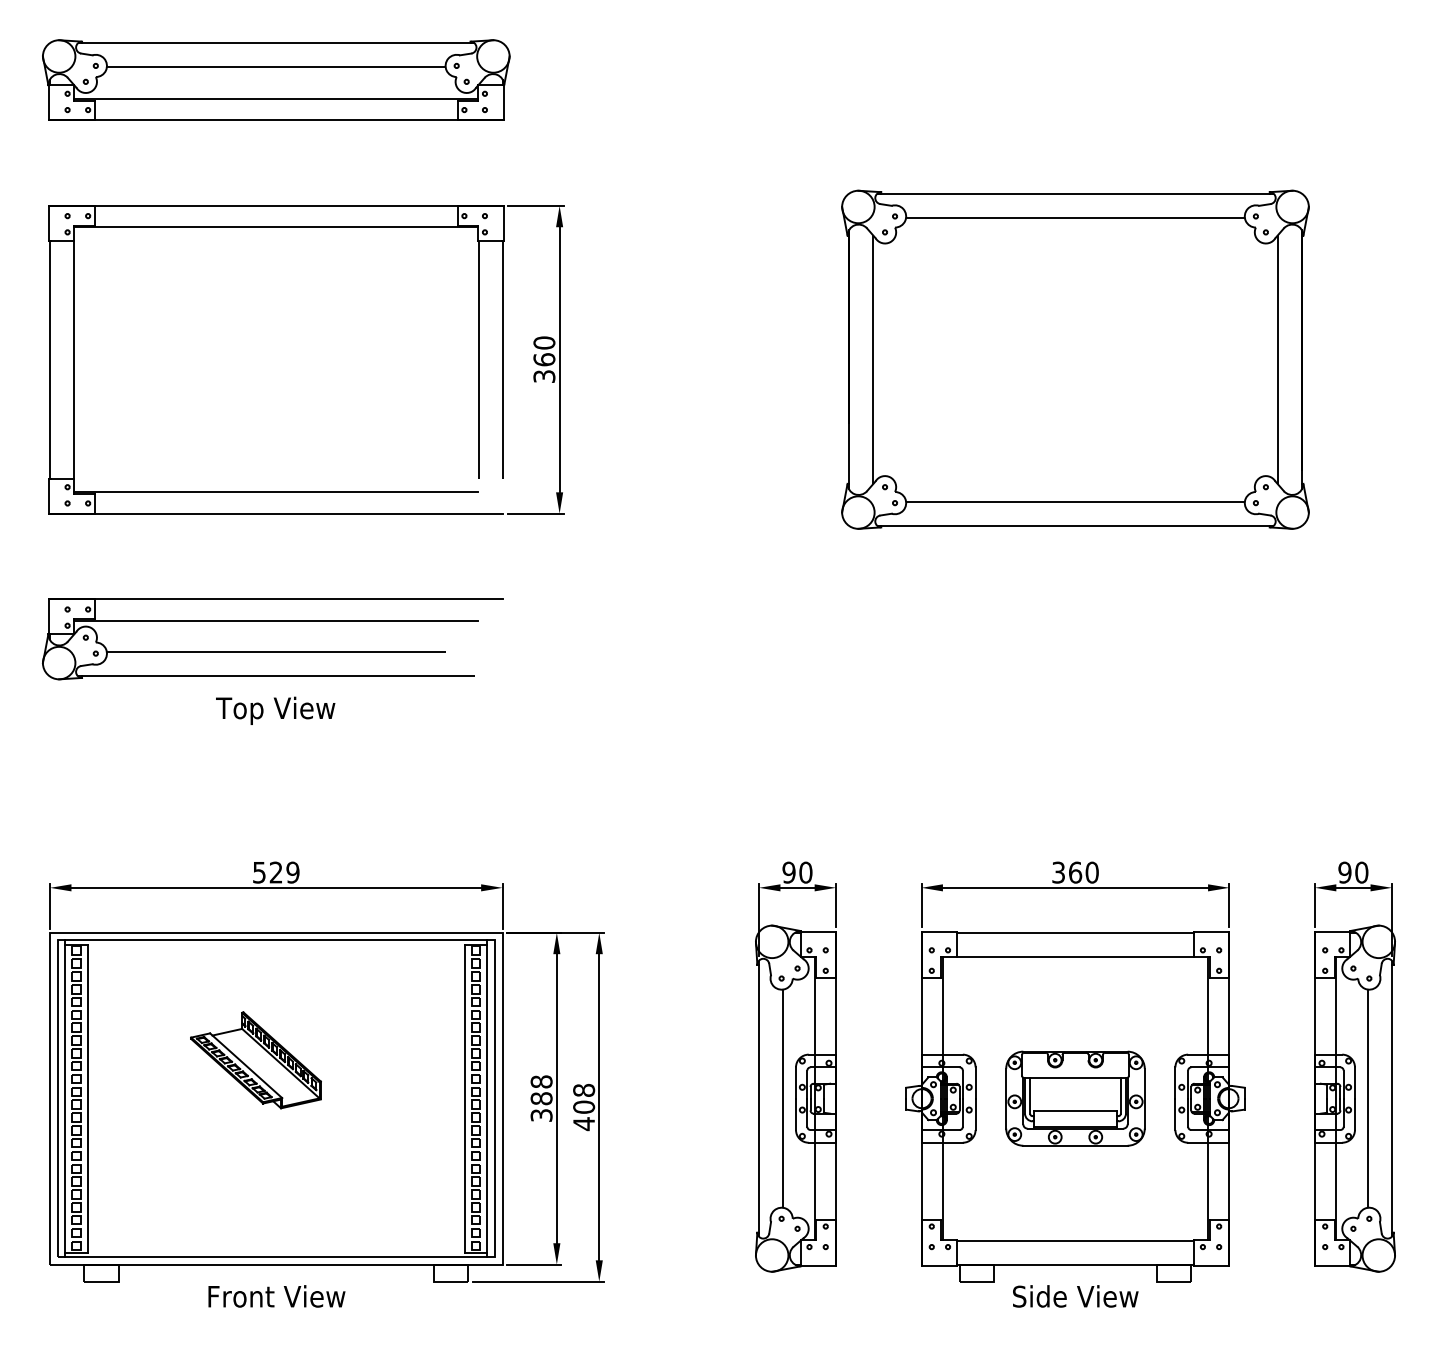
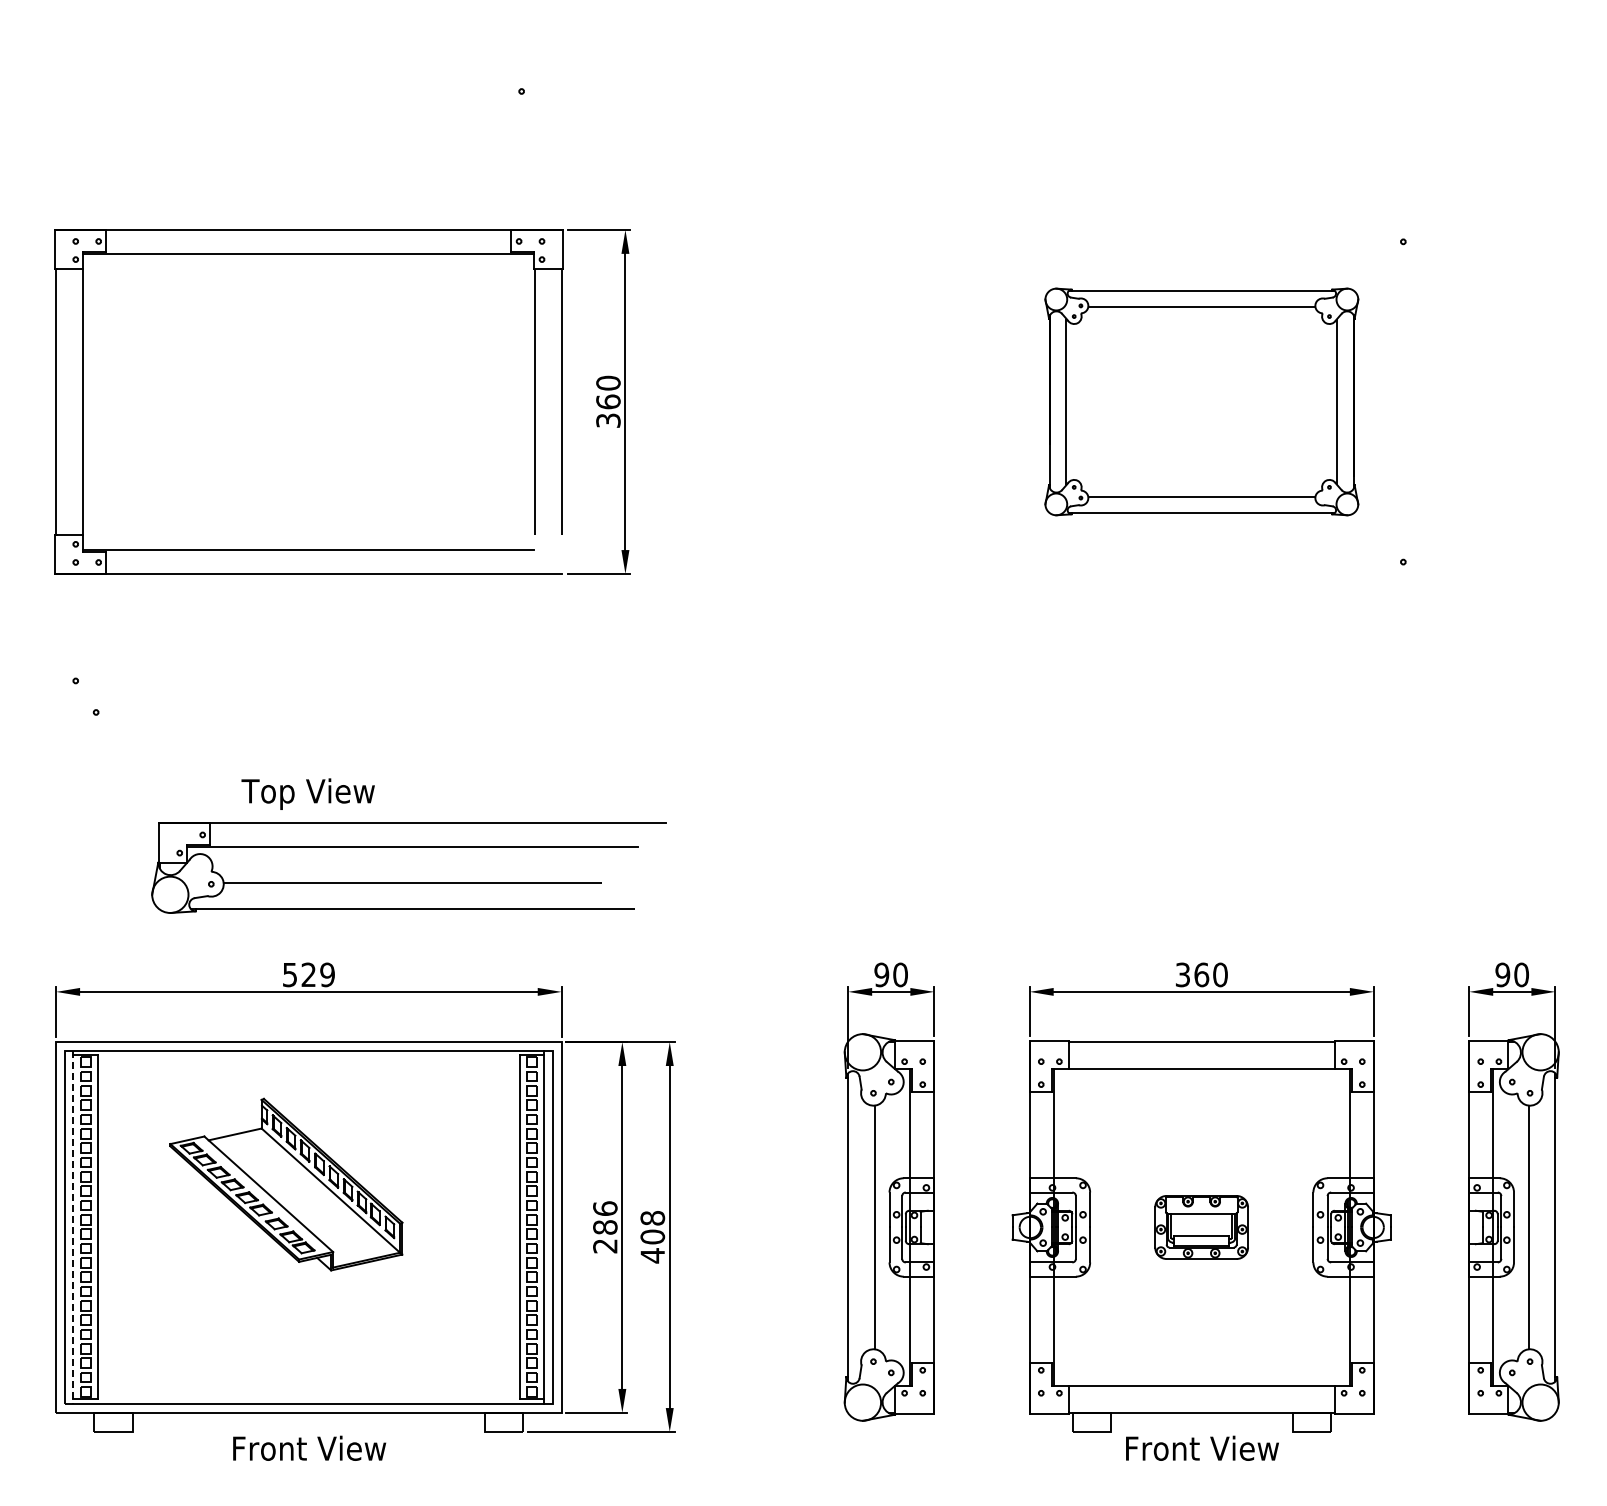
part: (275, 80) -> (308, 89), removed
part: (1075, 359) -> (1201, 401), size x0.6
part: (272, 652) -> (408, 882), moved
part: (255, 1060) -> (285, 1184), size x1.6
line: (65, 1098) -> (73, 1227), solid -> dashed
text: (541, 1098) -> (605, 1227), 388 -> 286
part: (1075, 1098) -> (1201, 1227), size x0.6
text: (1076, 1295) -> (1202, 1447), Side View -> Front View

